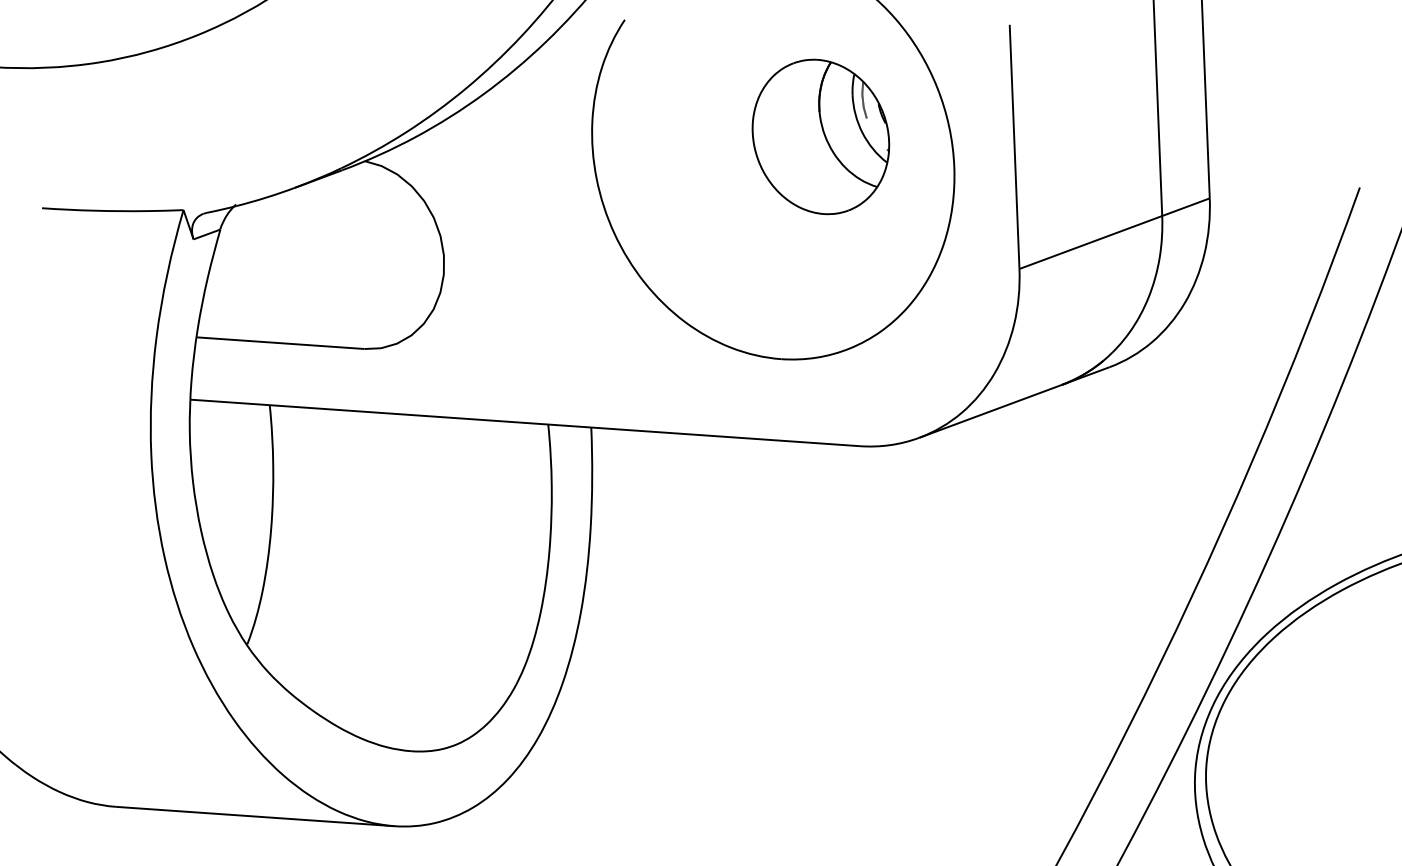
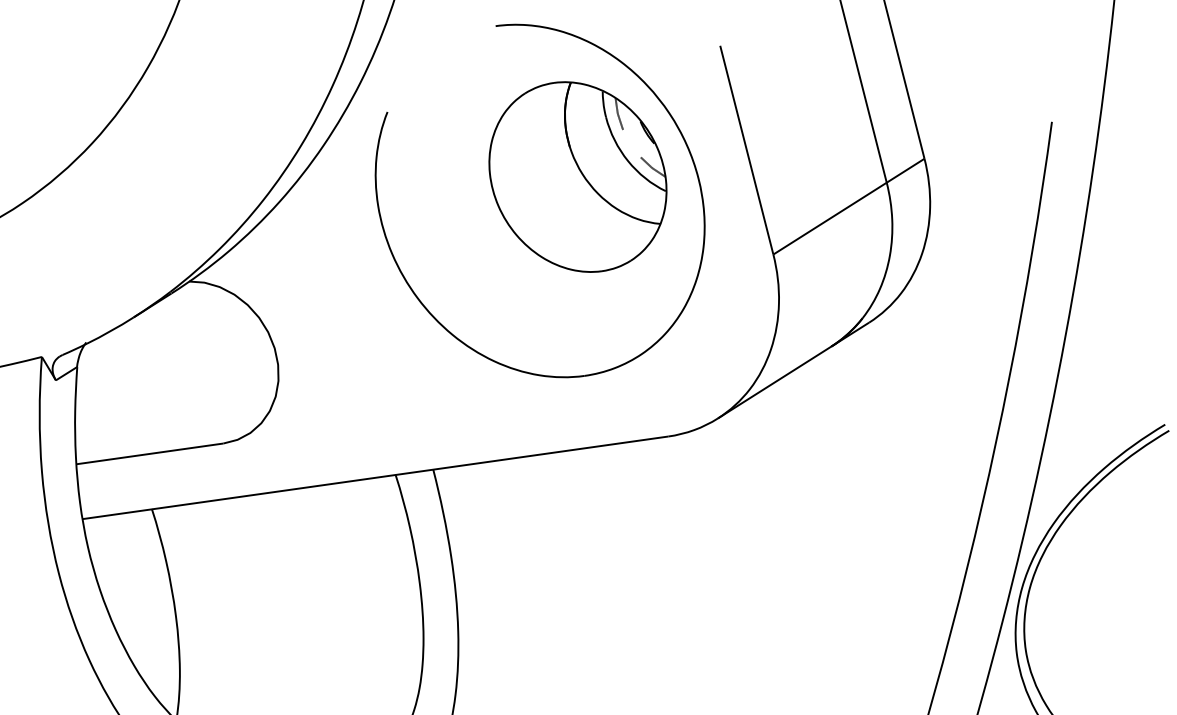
part: (820, 136) -> (577, 176), size x1.43

